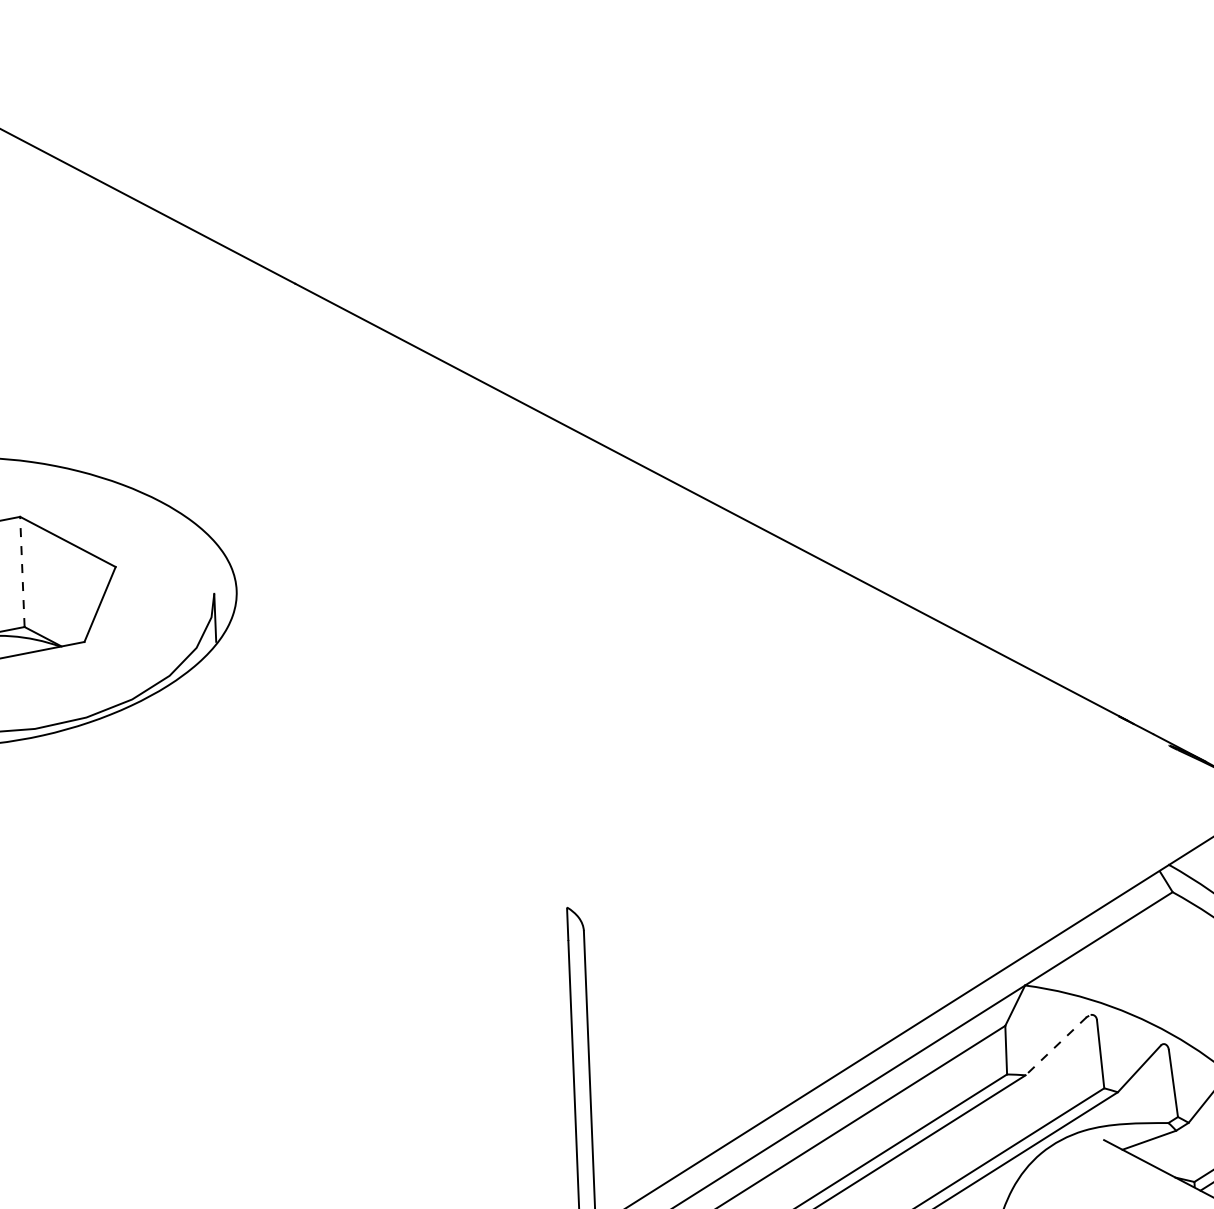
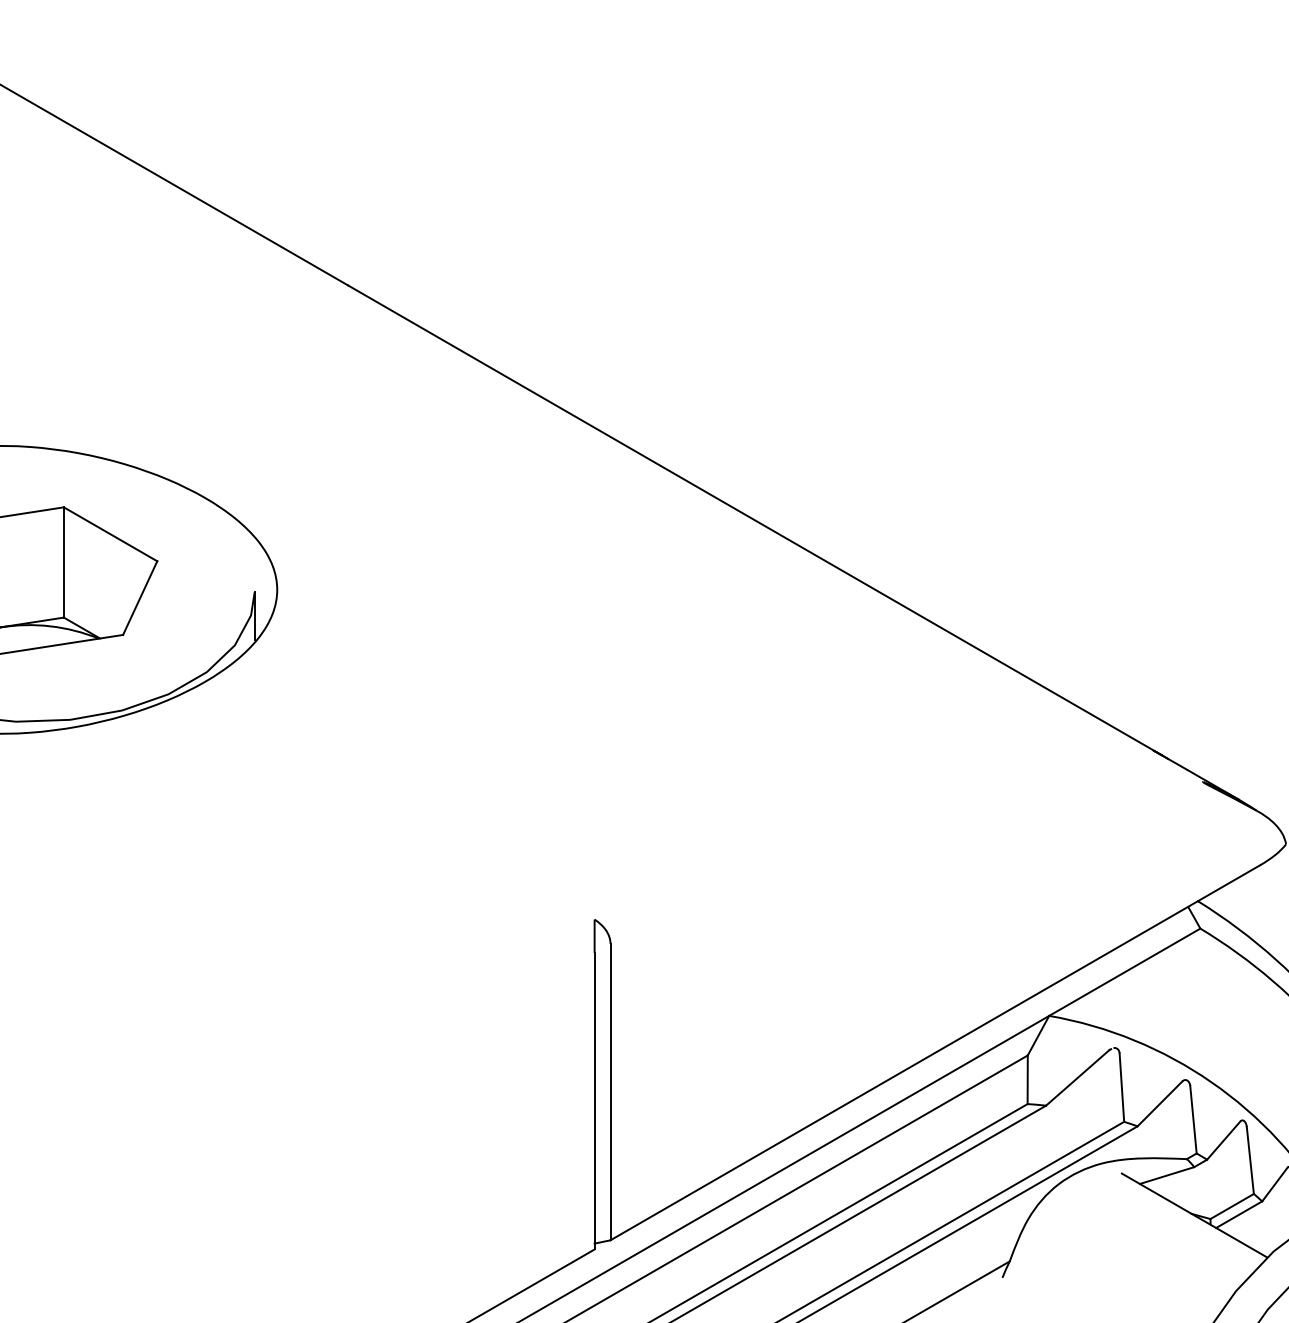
line: (21, 570) -> (63, 561), dashed -> solid
line: (1055, 1046) -> (1077, 1078), dashed -> solid

